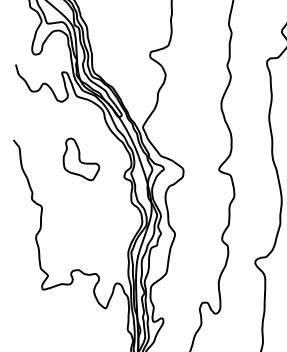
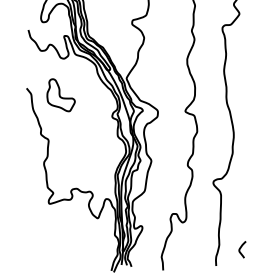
part: (80, 159) -> (60, 95), moved

